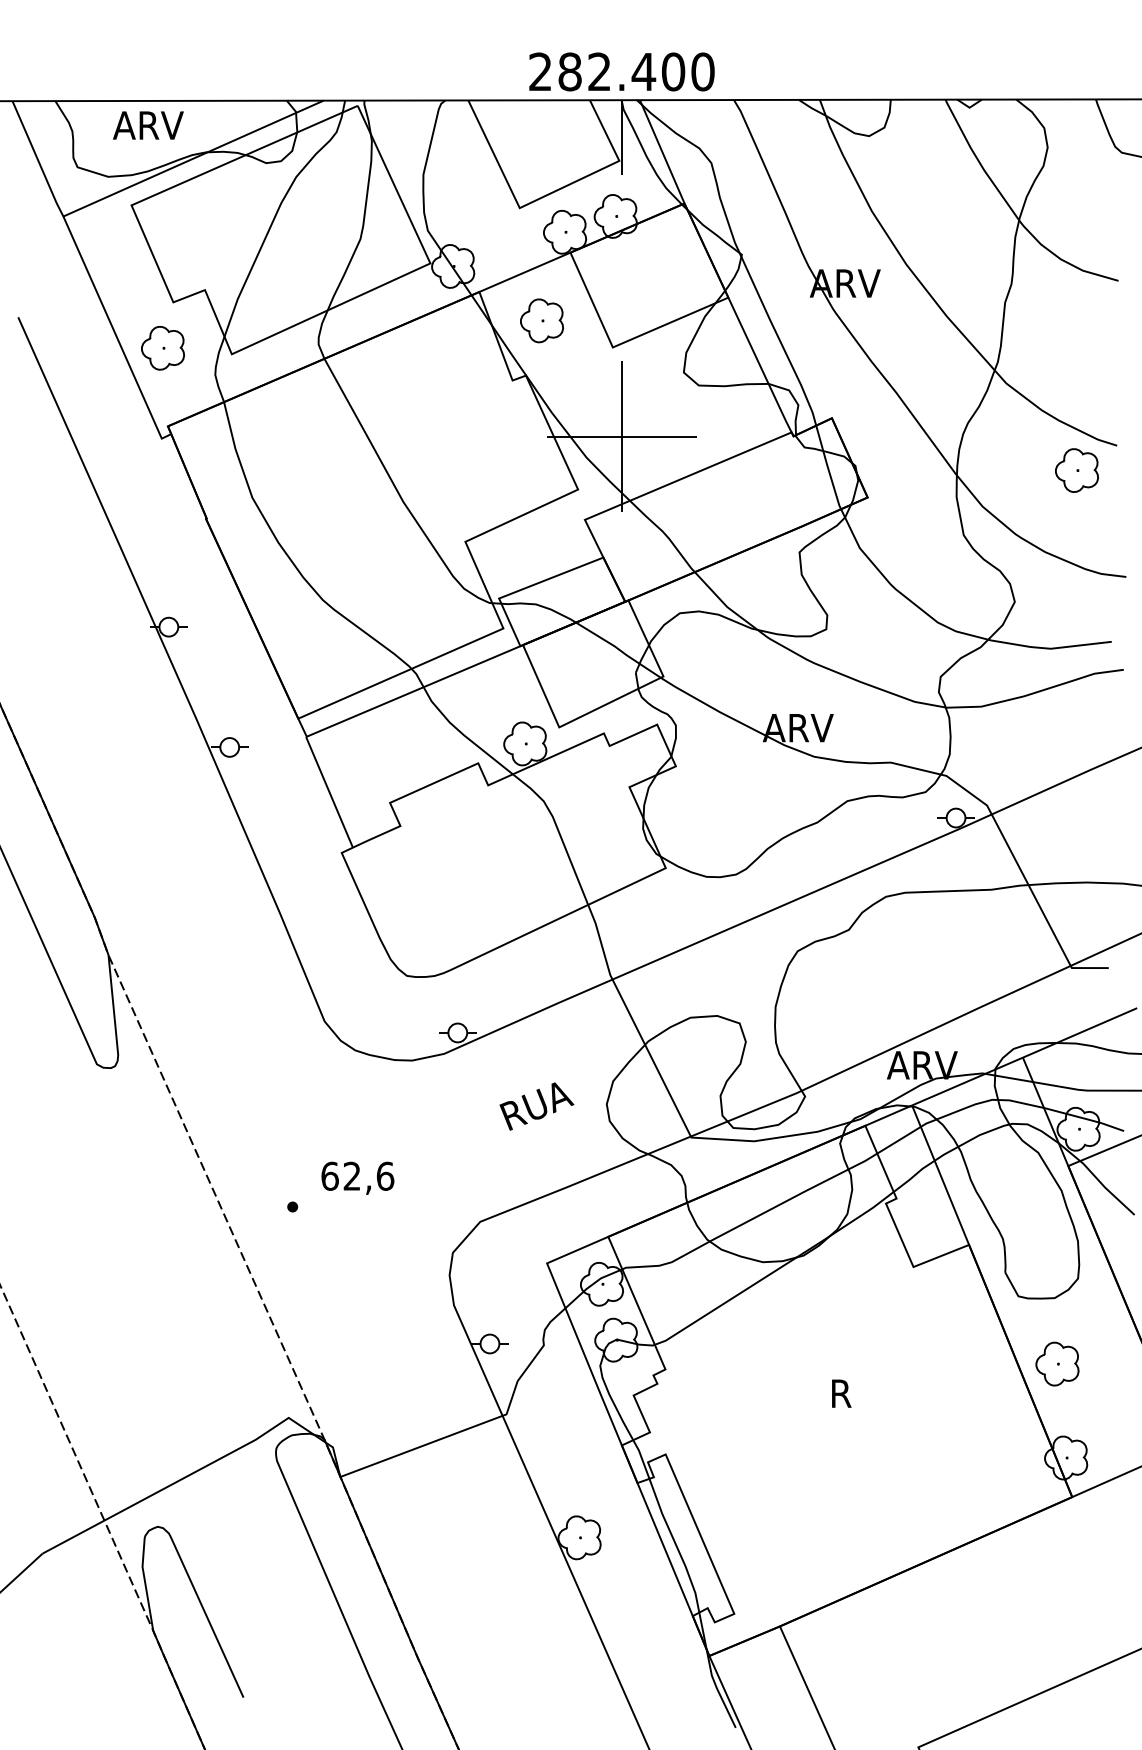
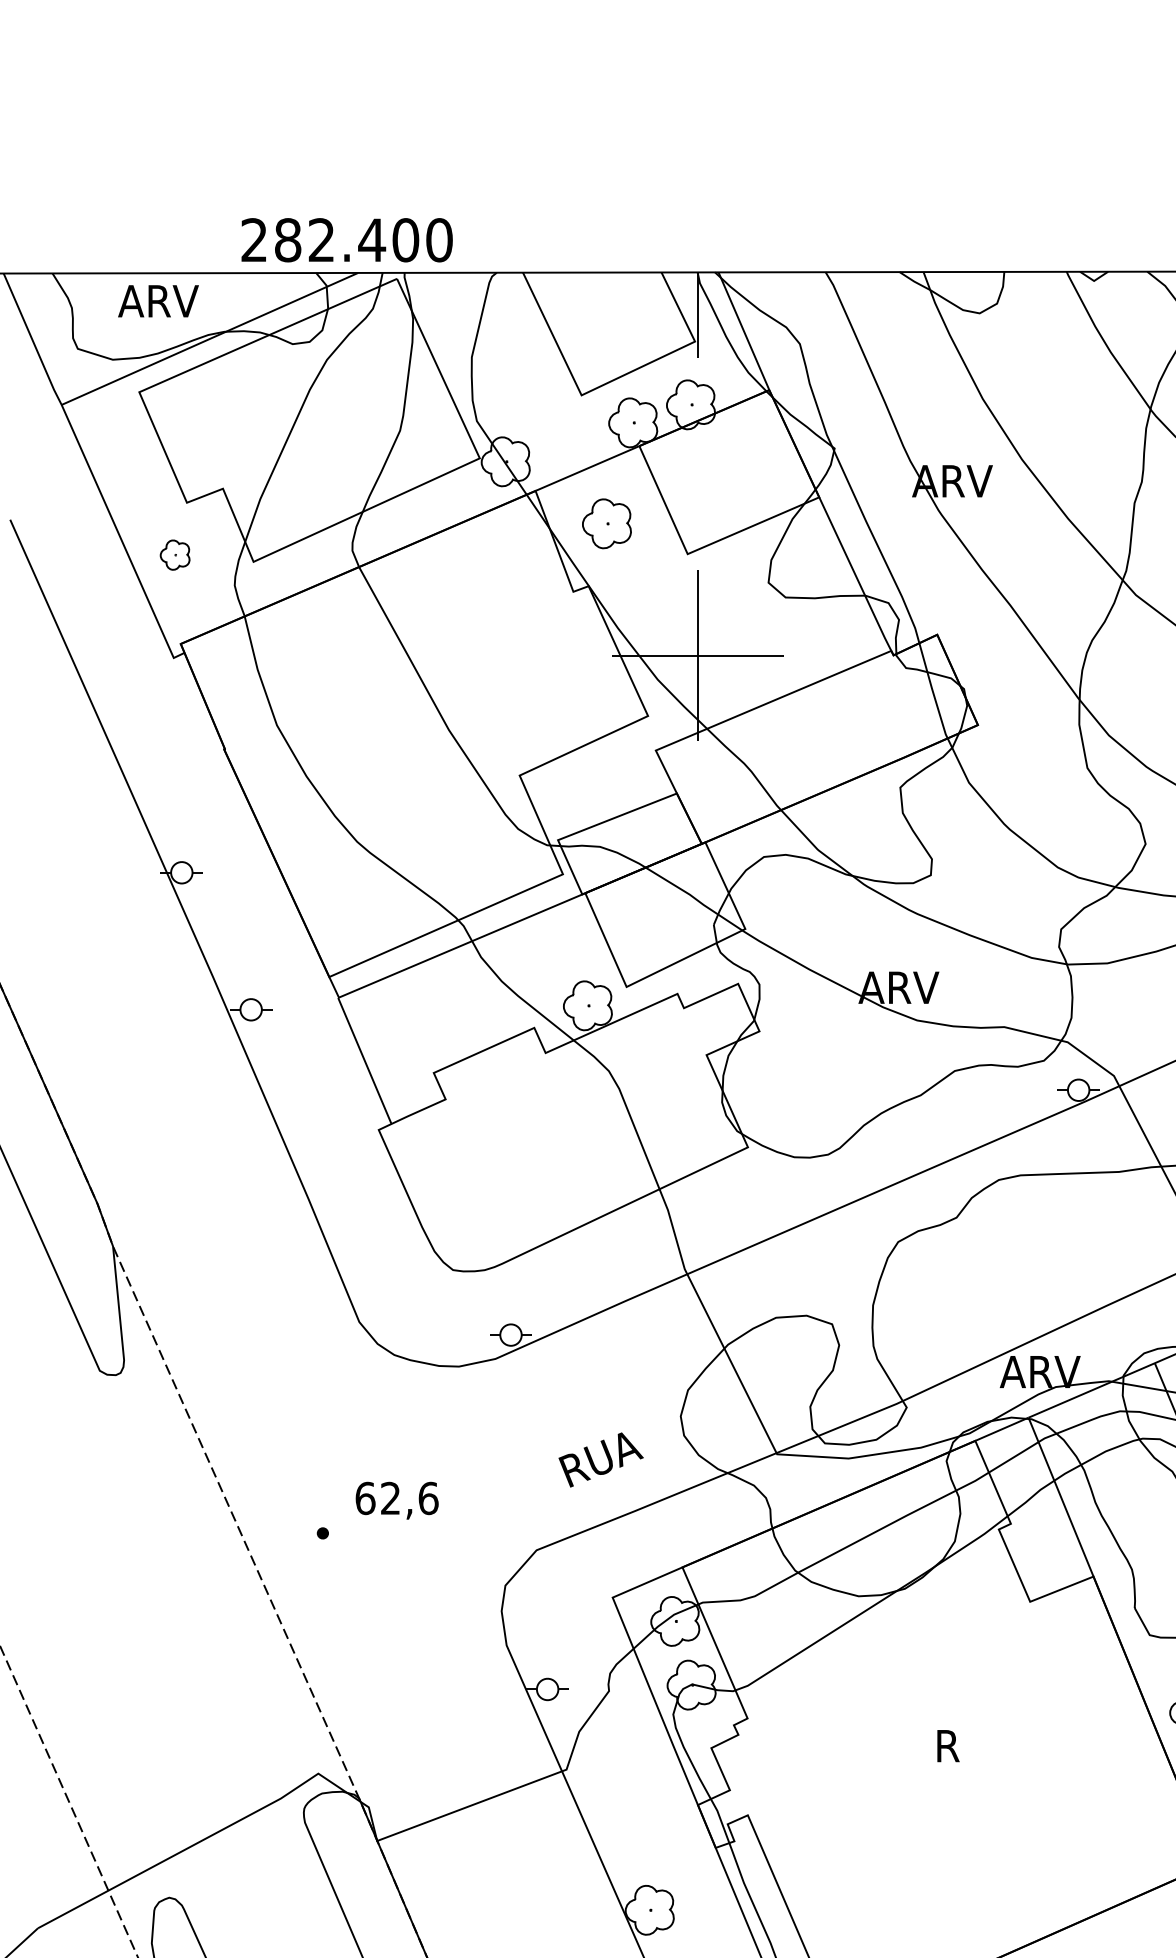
text: (621, 71) -> (346, 239), moved
part: (162, 348) -> (174, 555), size x0.6
text: (536, 1106) -> (600, 1459), moved

